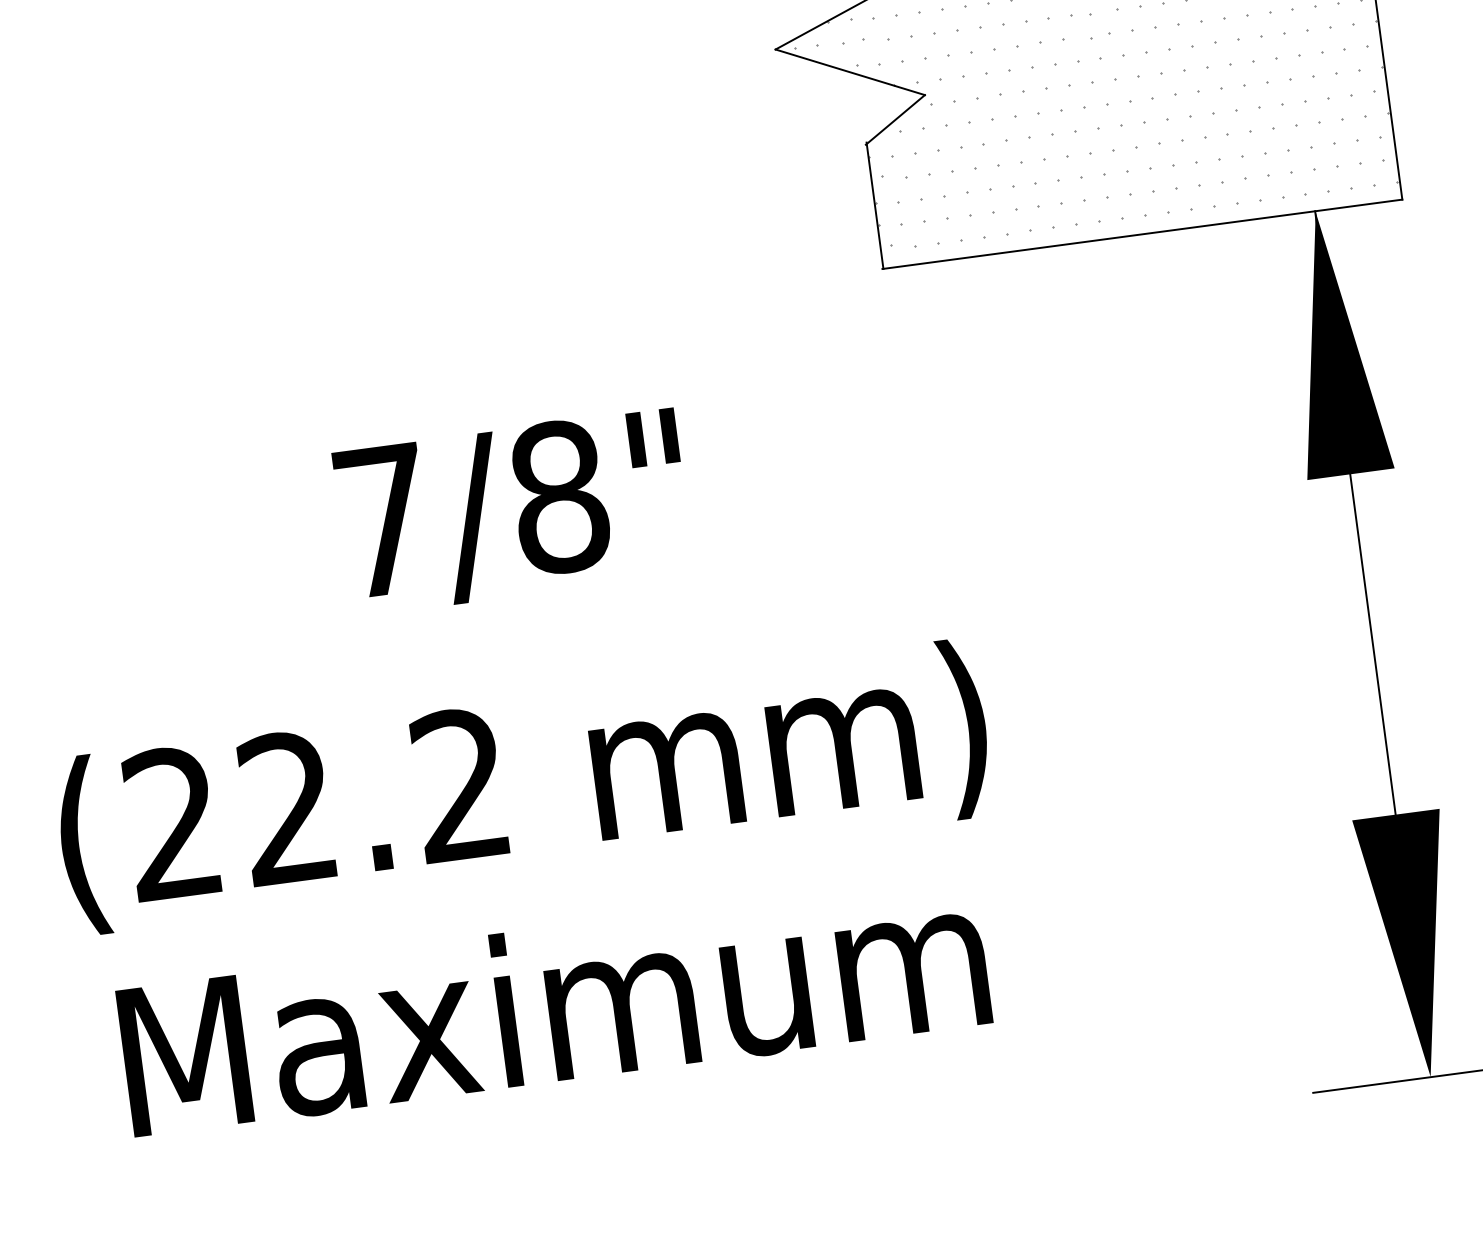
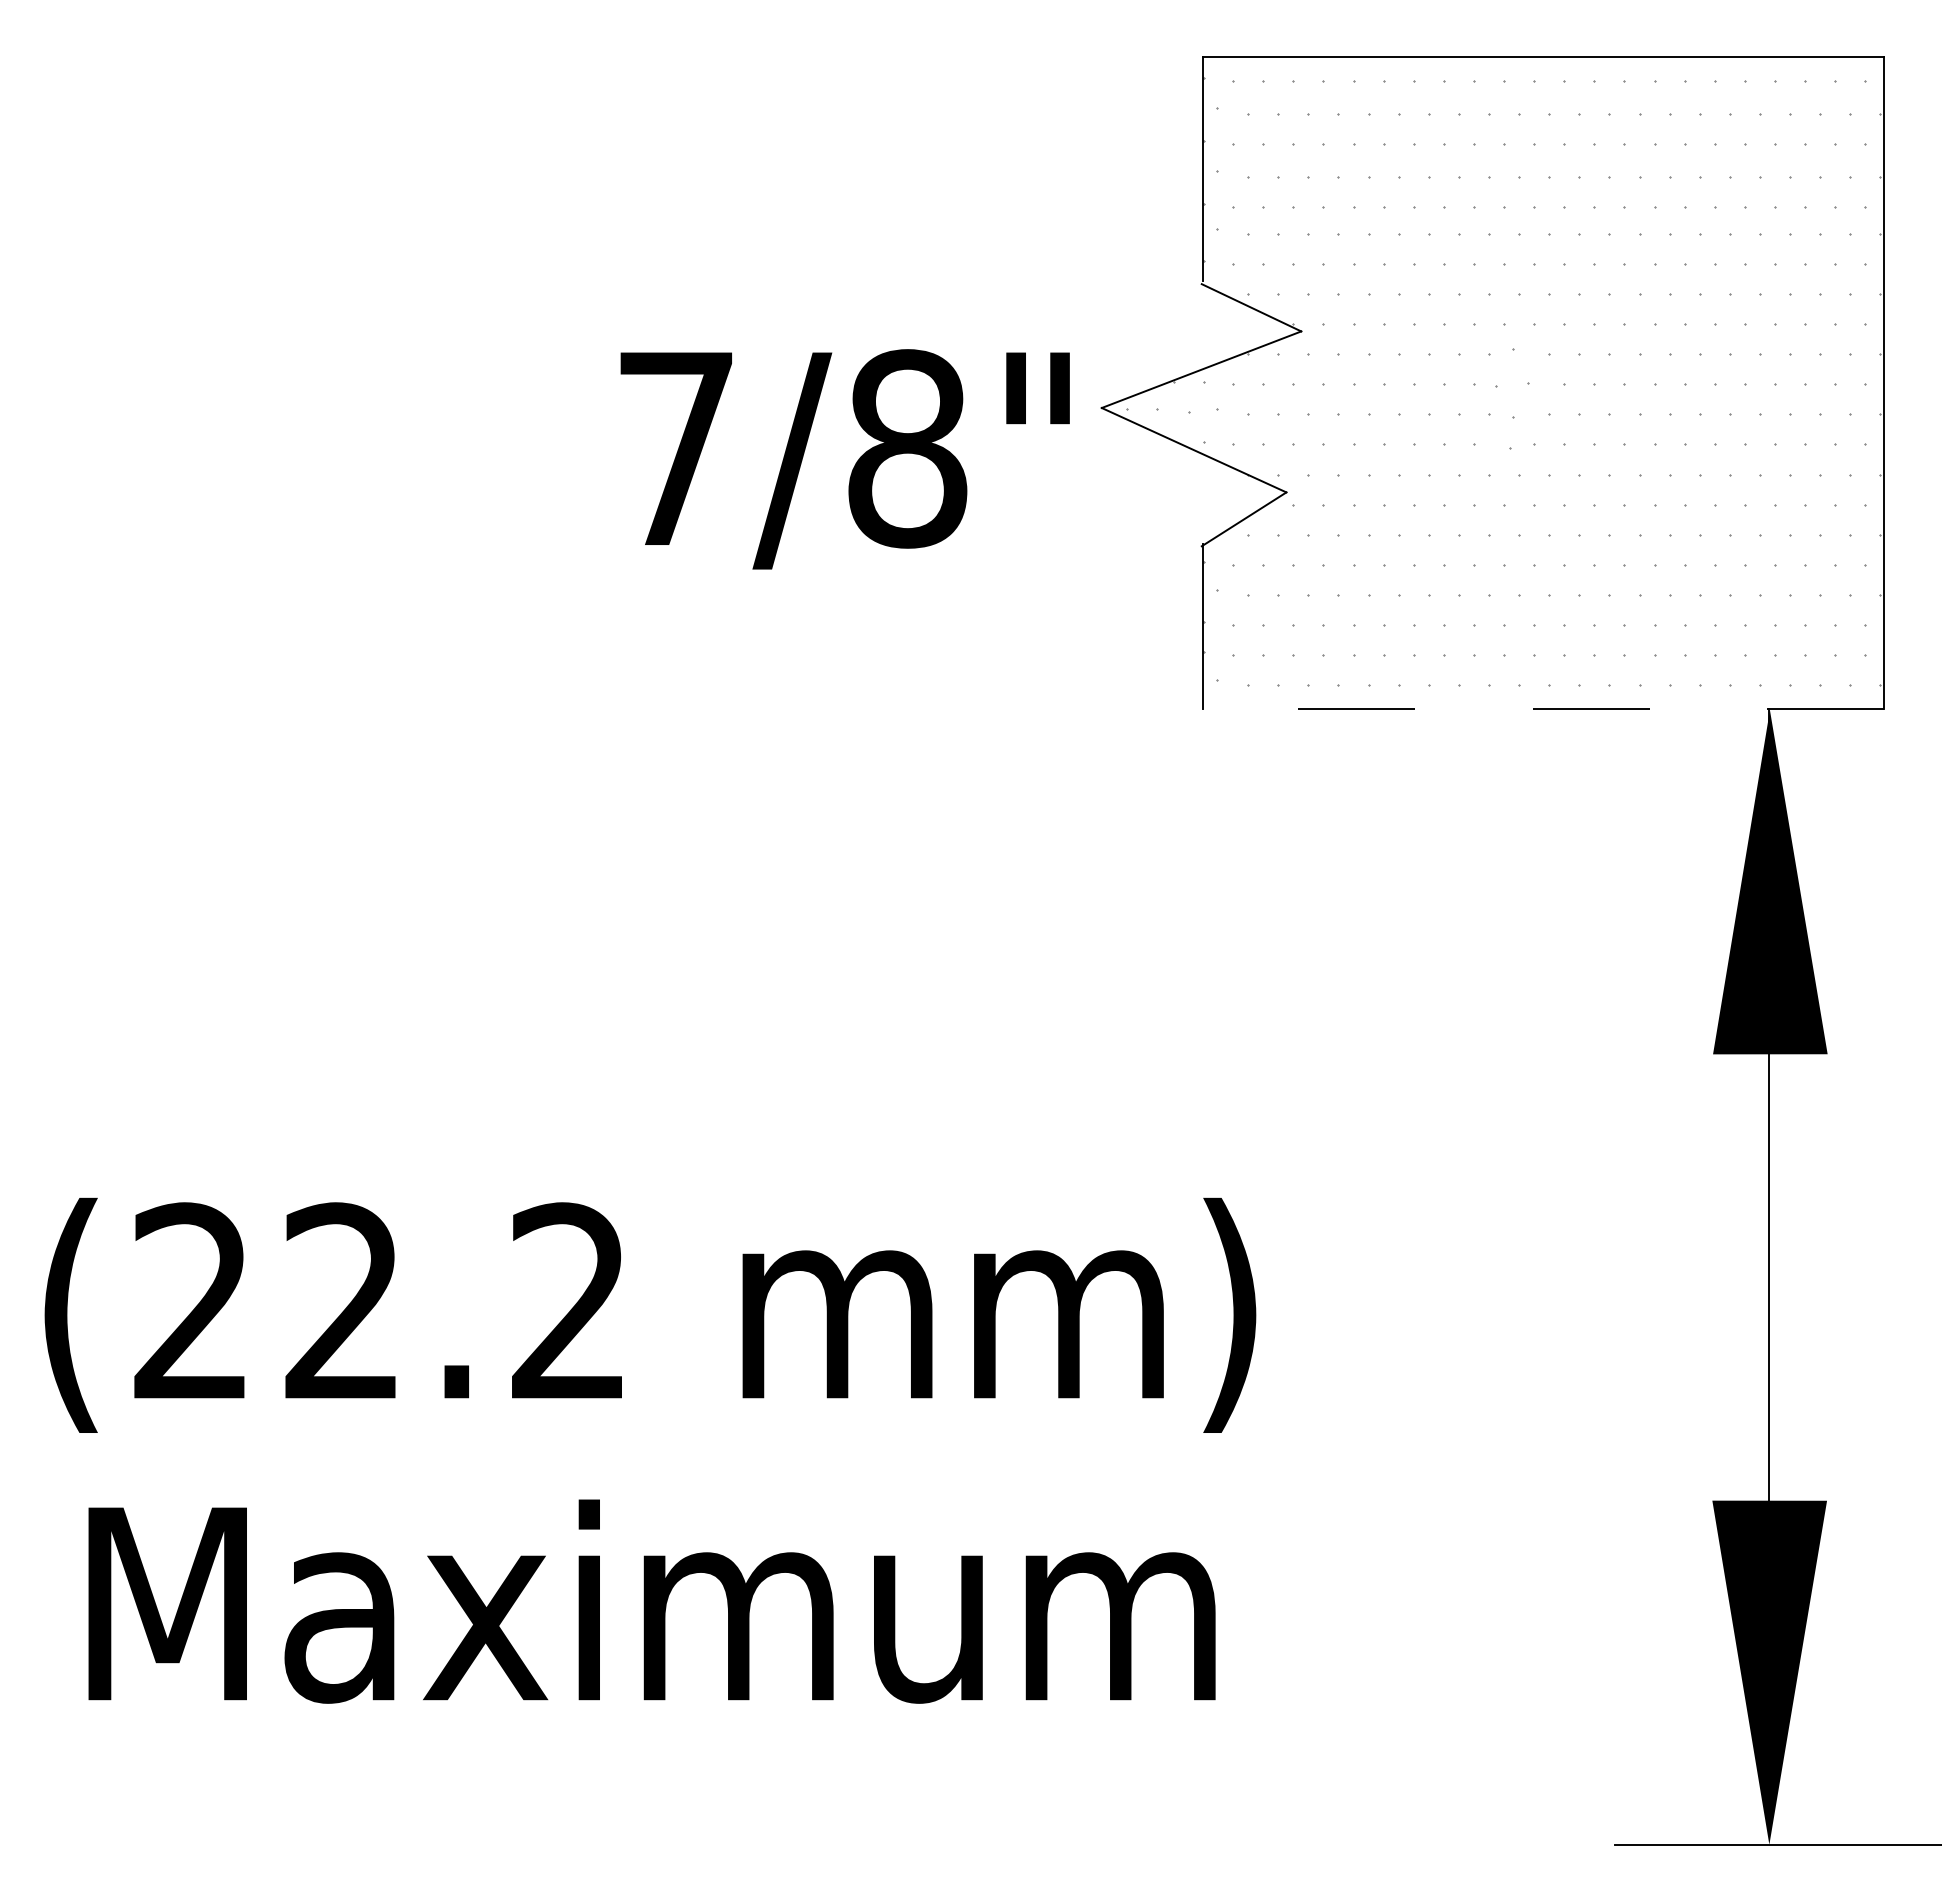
line: (1142, 234) -> (1542, 709), solid -> dashed
text: (512, 511) -> (844, 459), moved

